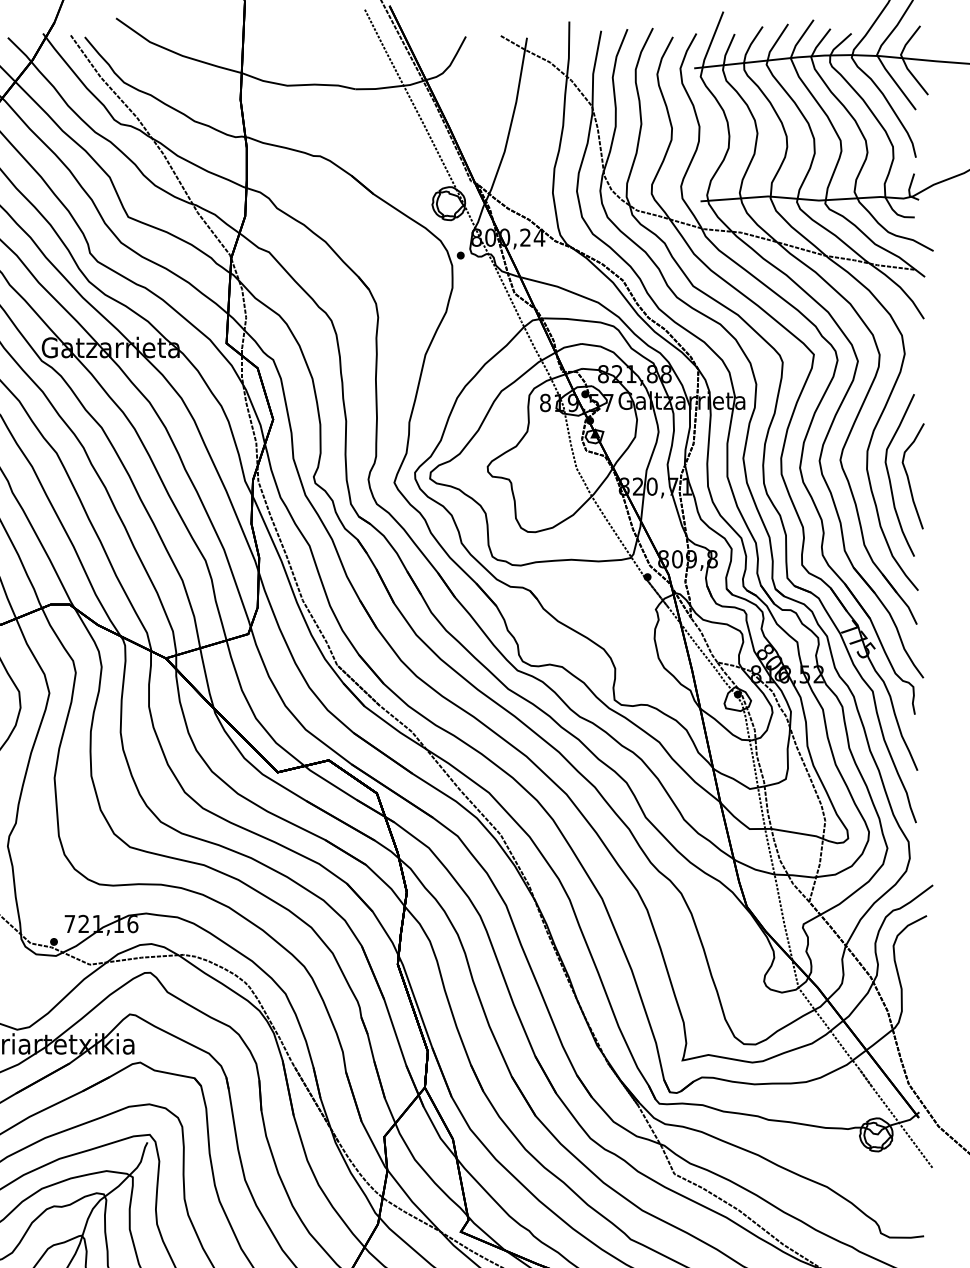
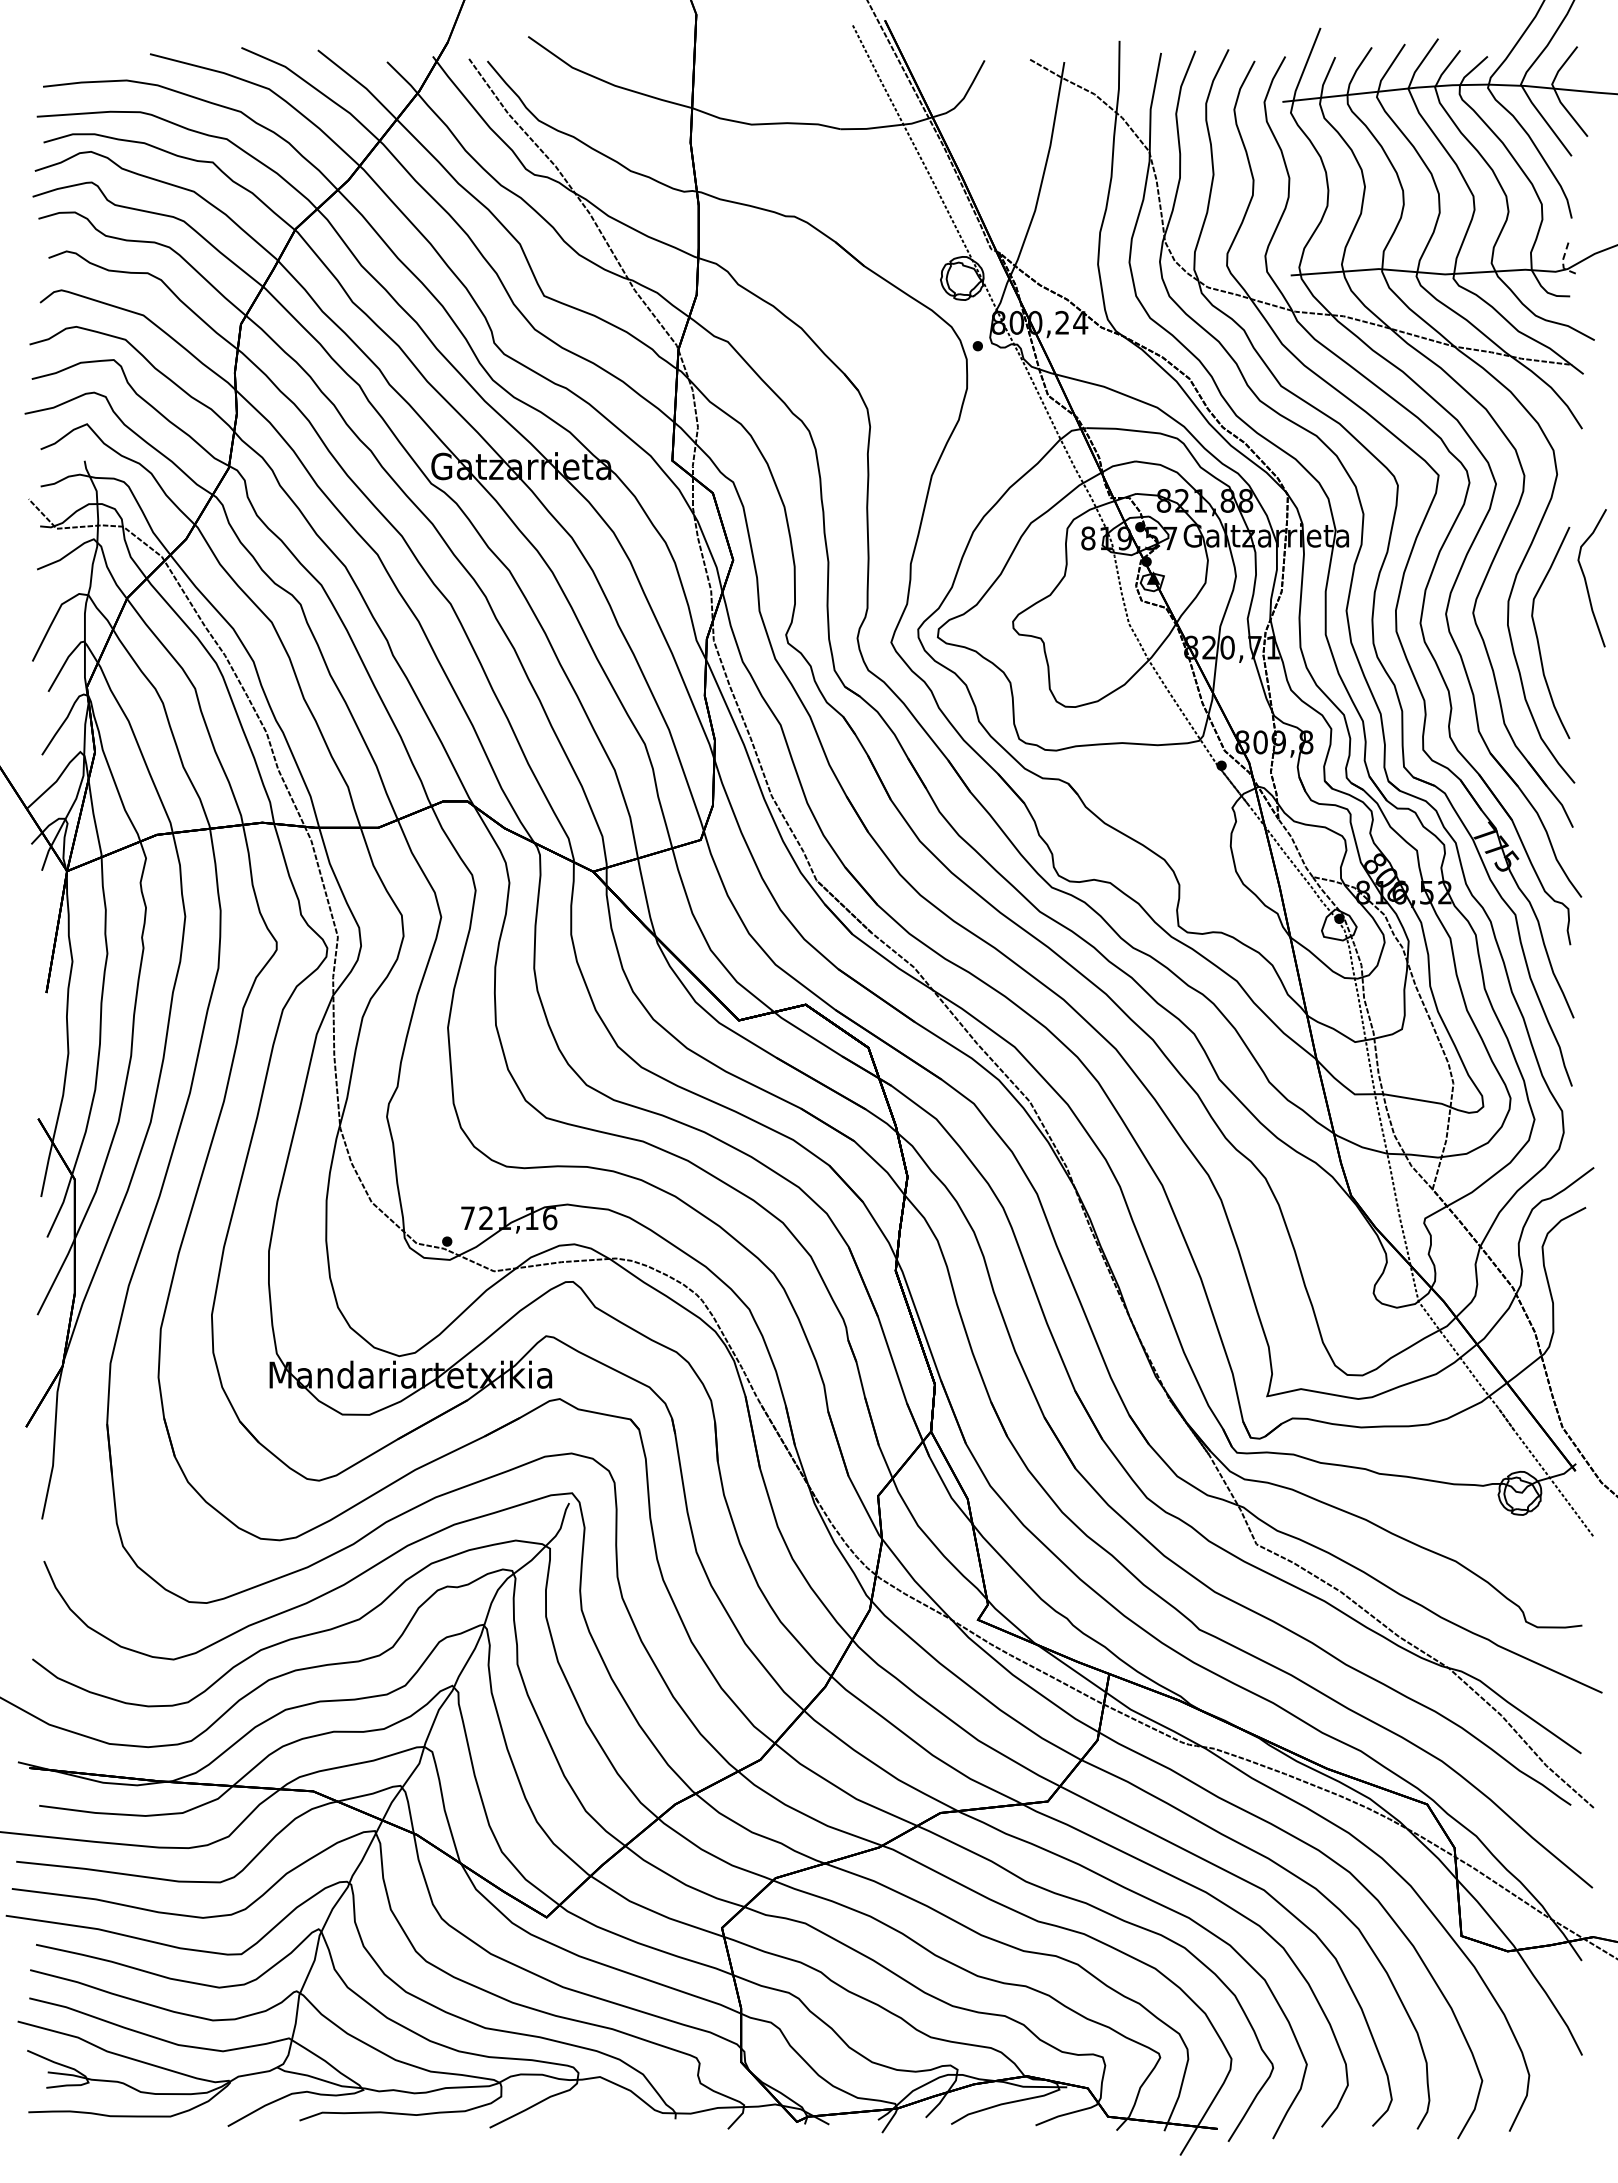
line: (908, 189) -> (1562, 260), solid -> dashed
curve: (908, 478) -> (1586, 580), moved

